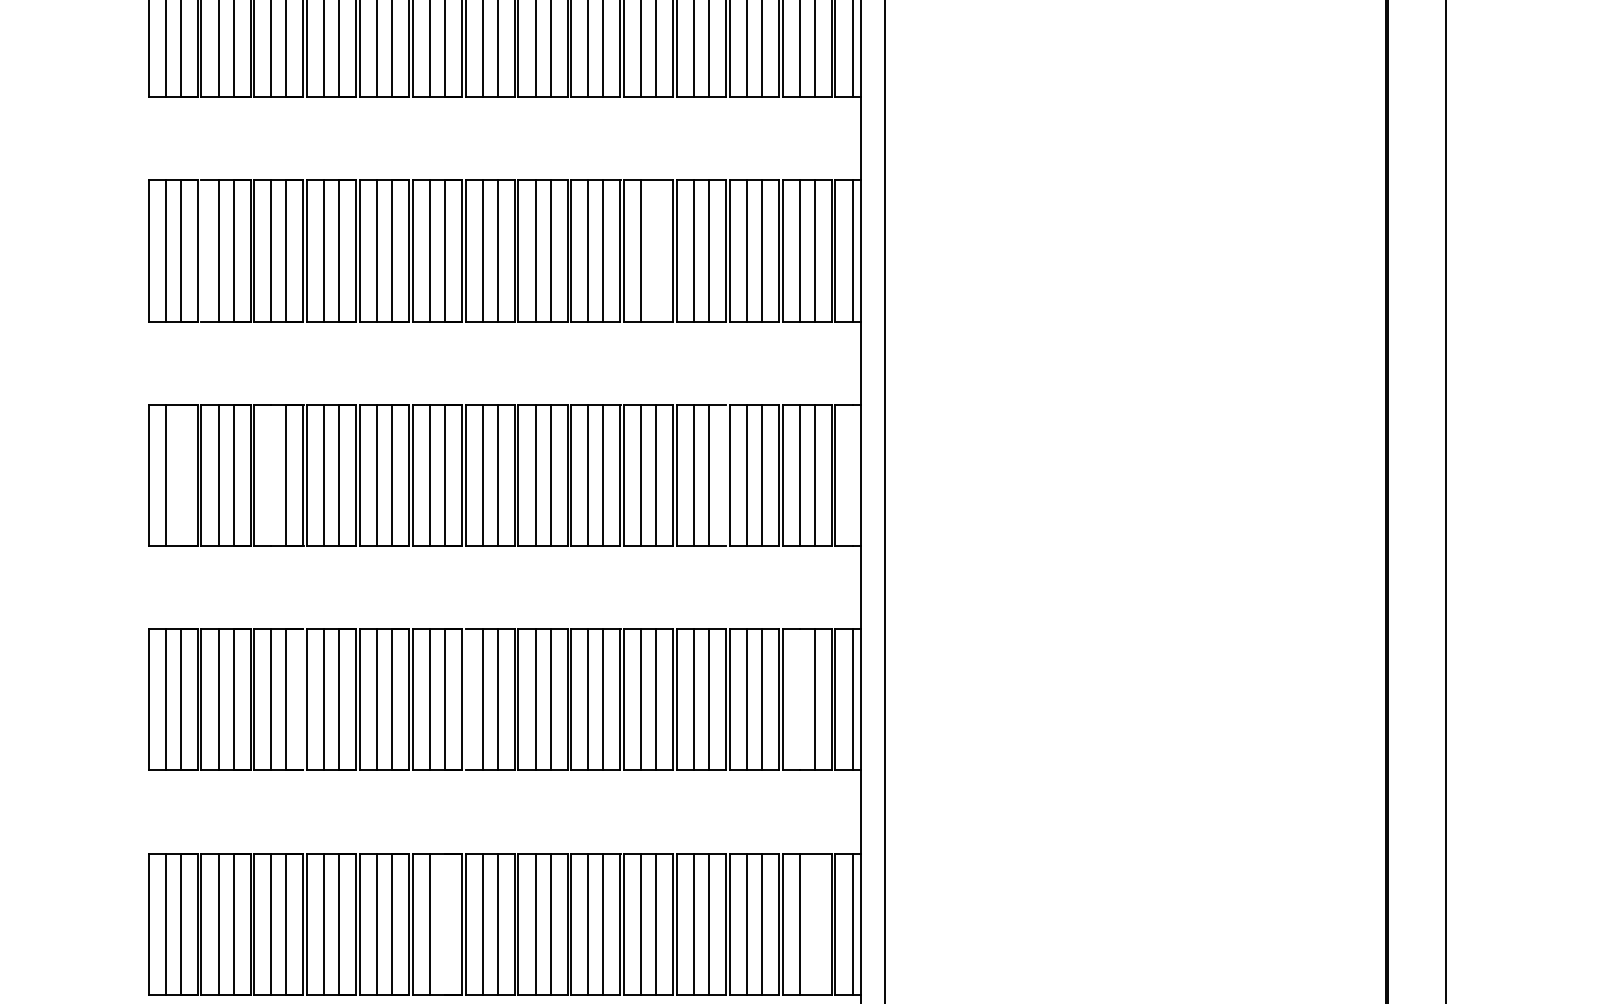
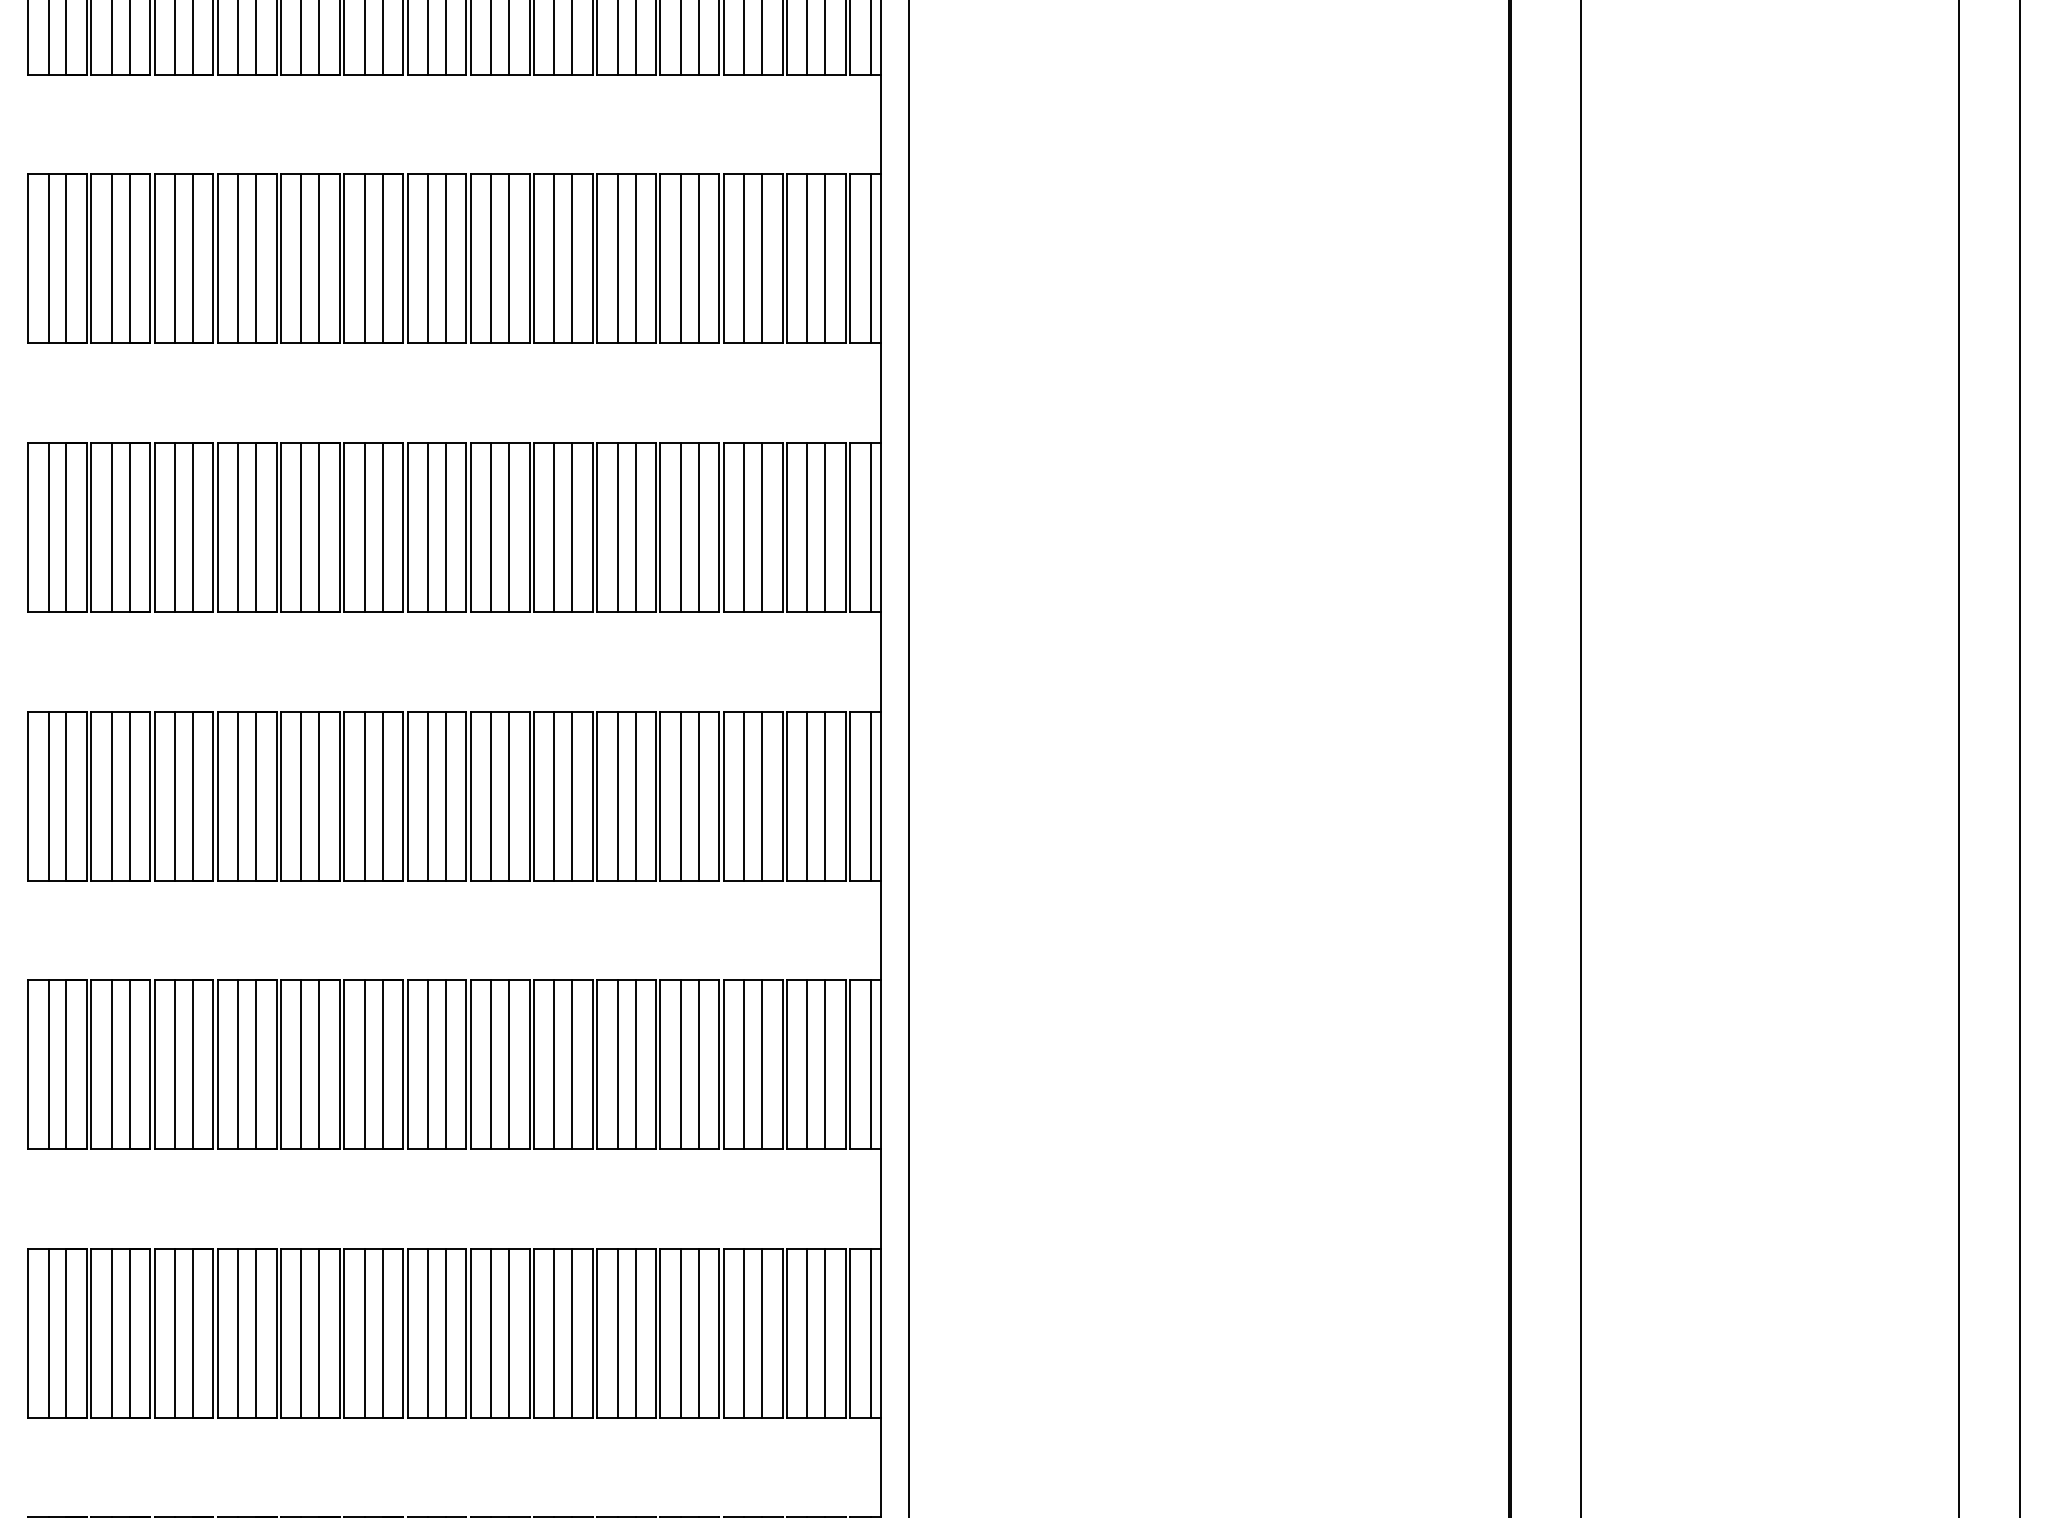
line: (201, 250) -> (91, 258), added
line: (656, 250) -> (635, 258), added
line: (180, 475) -> (66, 527), added
line: (270, 475) -> (174, 527), added
line: (726, 475) -> (719, 527), added
line: (852, 475) -> (870, 527), added
line: (303, 699) -> (213, 795), added
line: (465, 699) -> (407, 795), added
line: (799, 699) -> (807, 795), added
line: (444, 924) -> (382, 1064), added
line: (814, 924) -> (825, 1064), added

